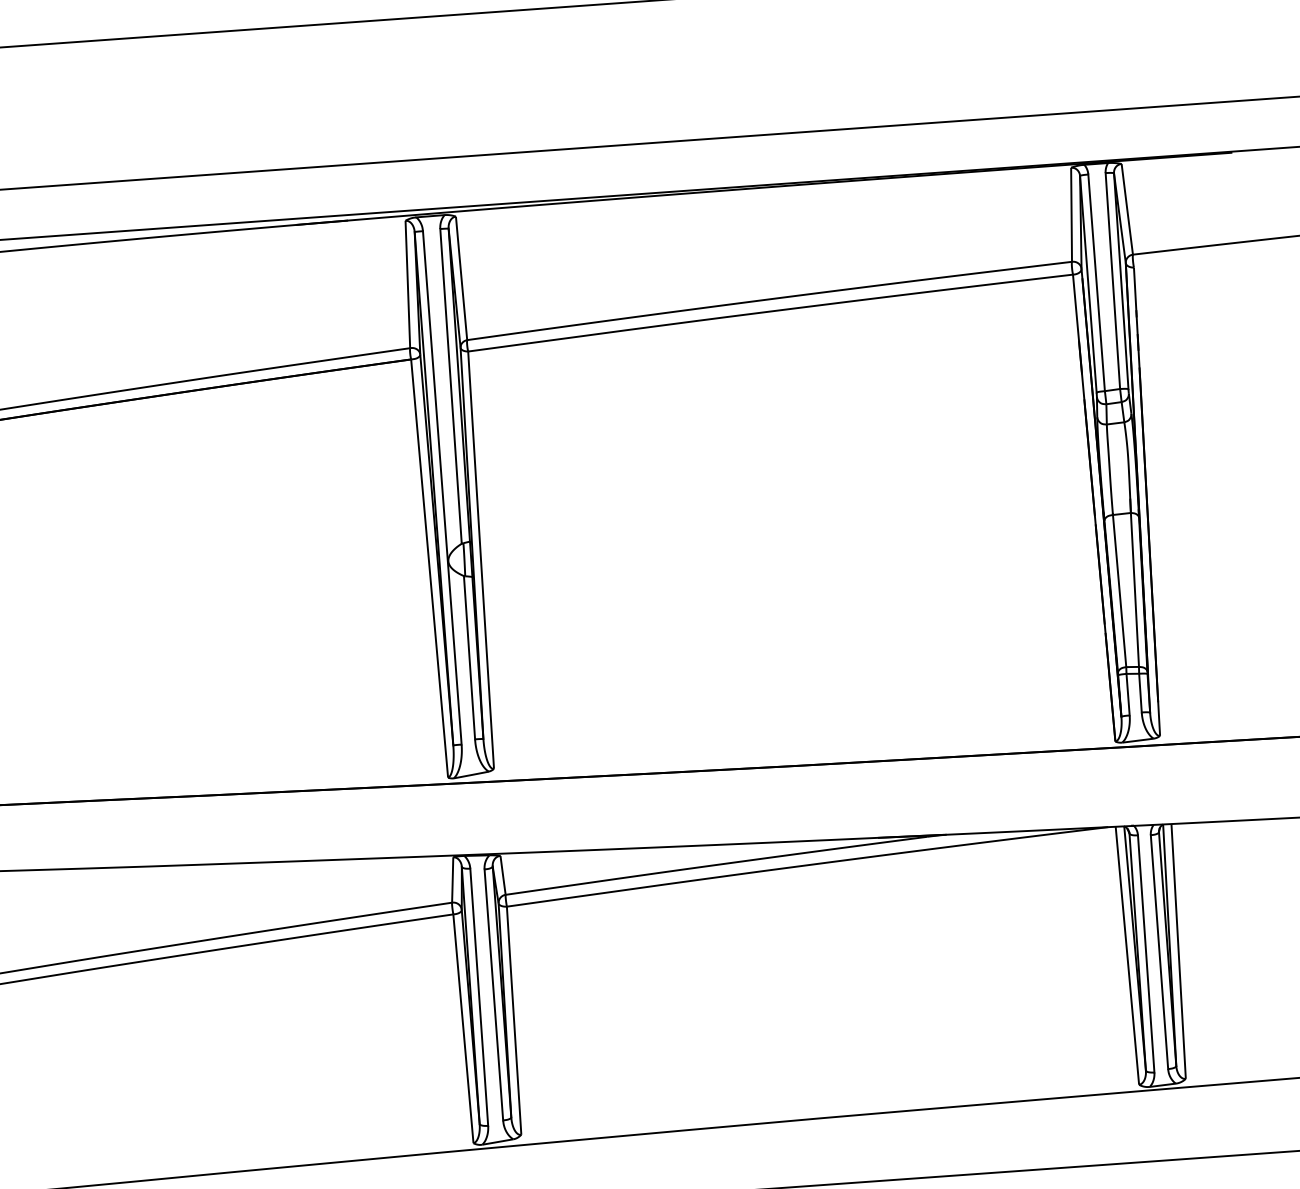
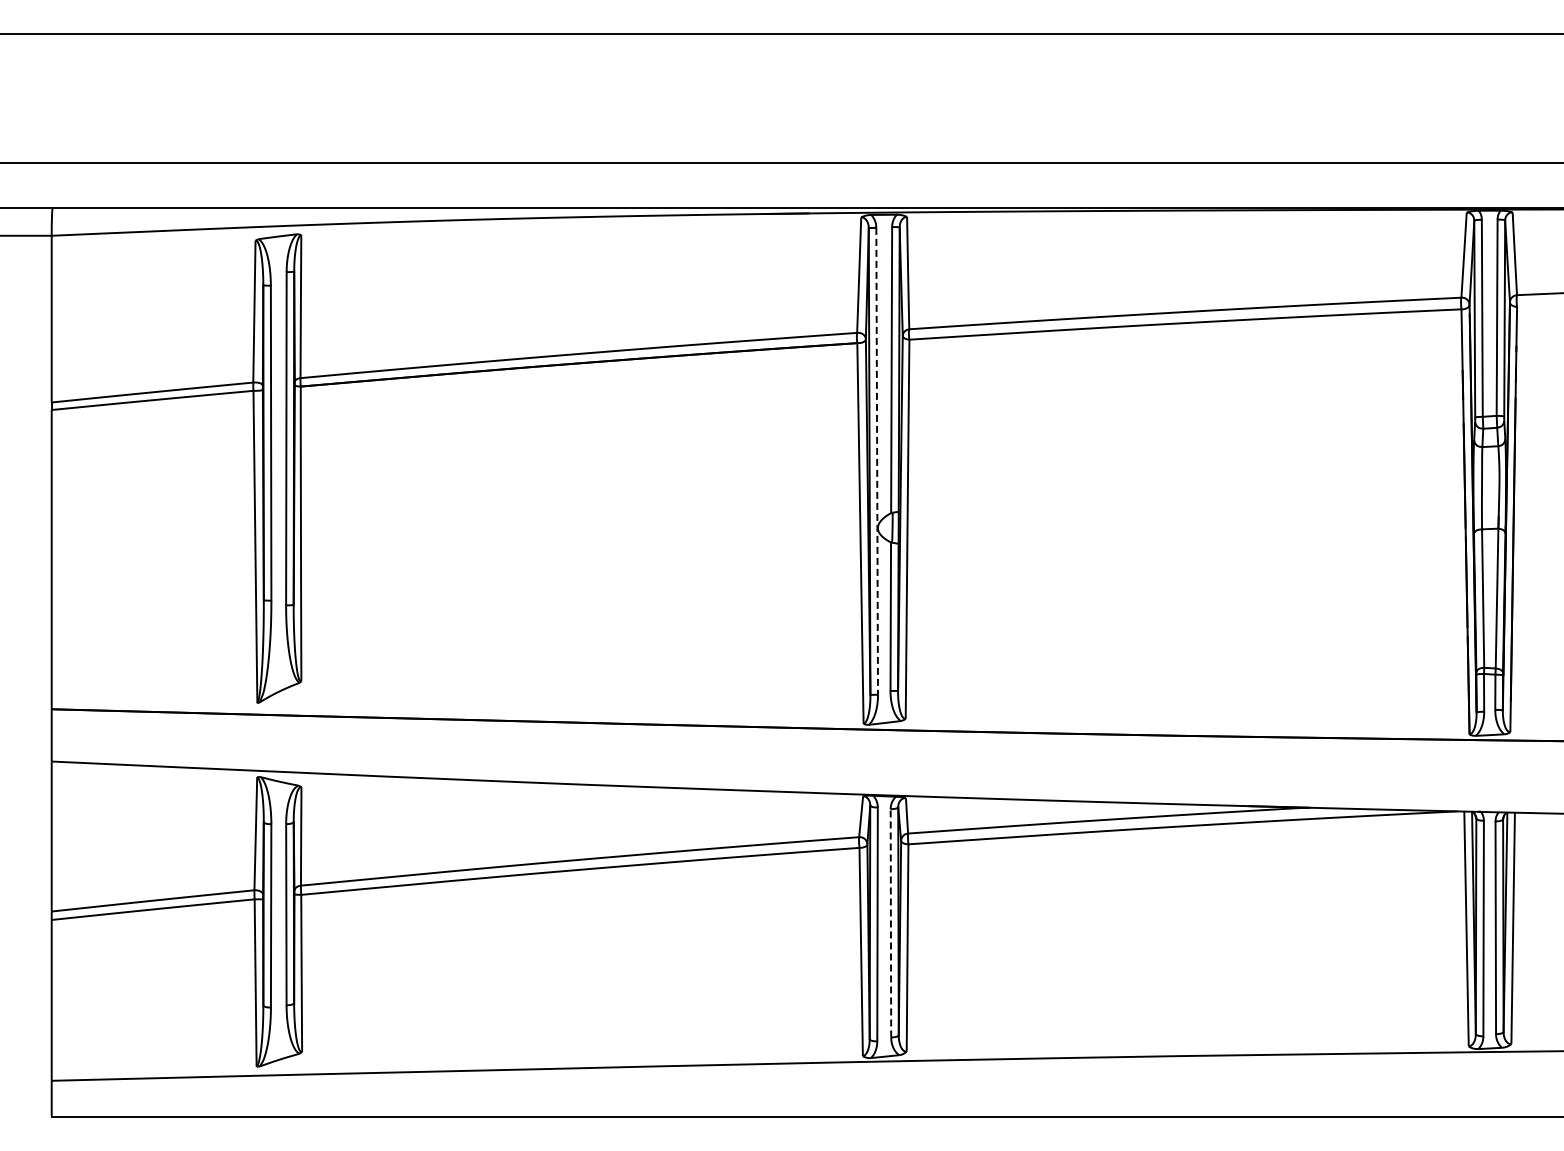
line: (442, 488) -> (877, 461), solid -> dashed
line: (493, 994) -> (890, 922), solid -> dashed

